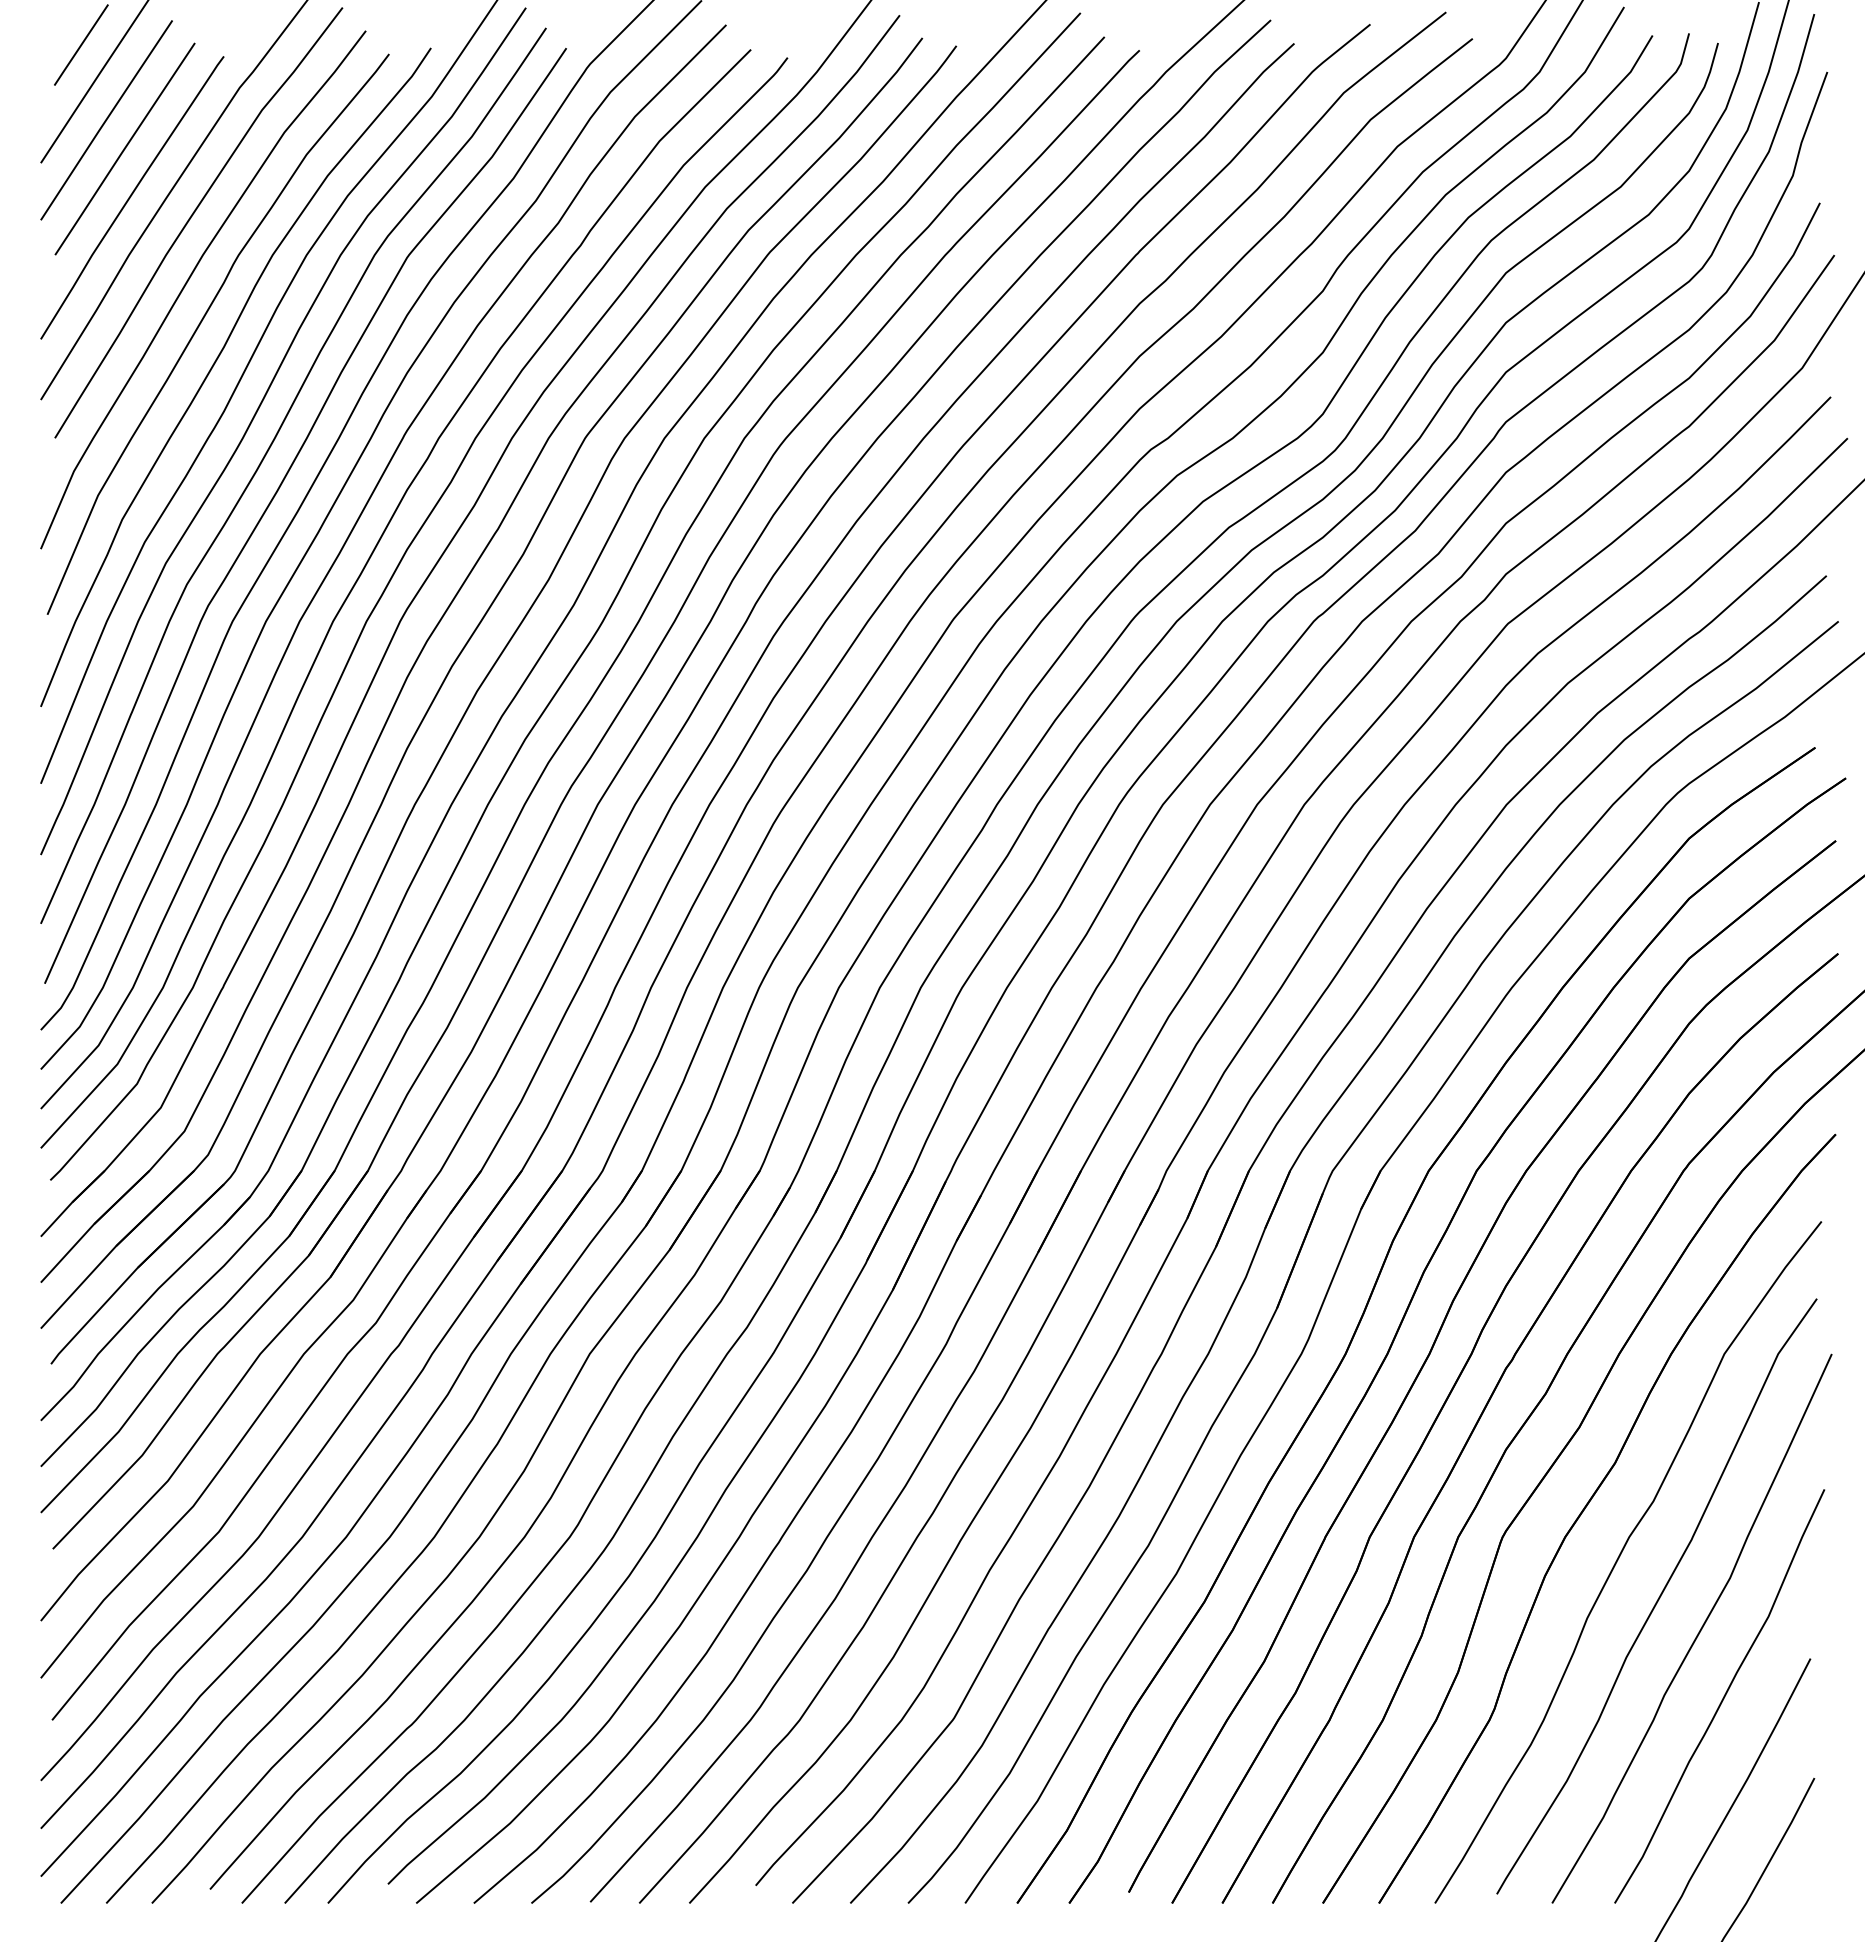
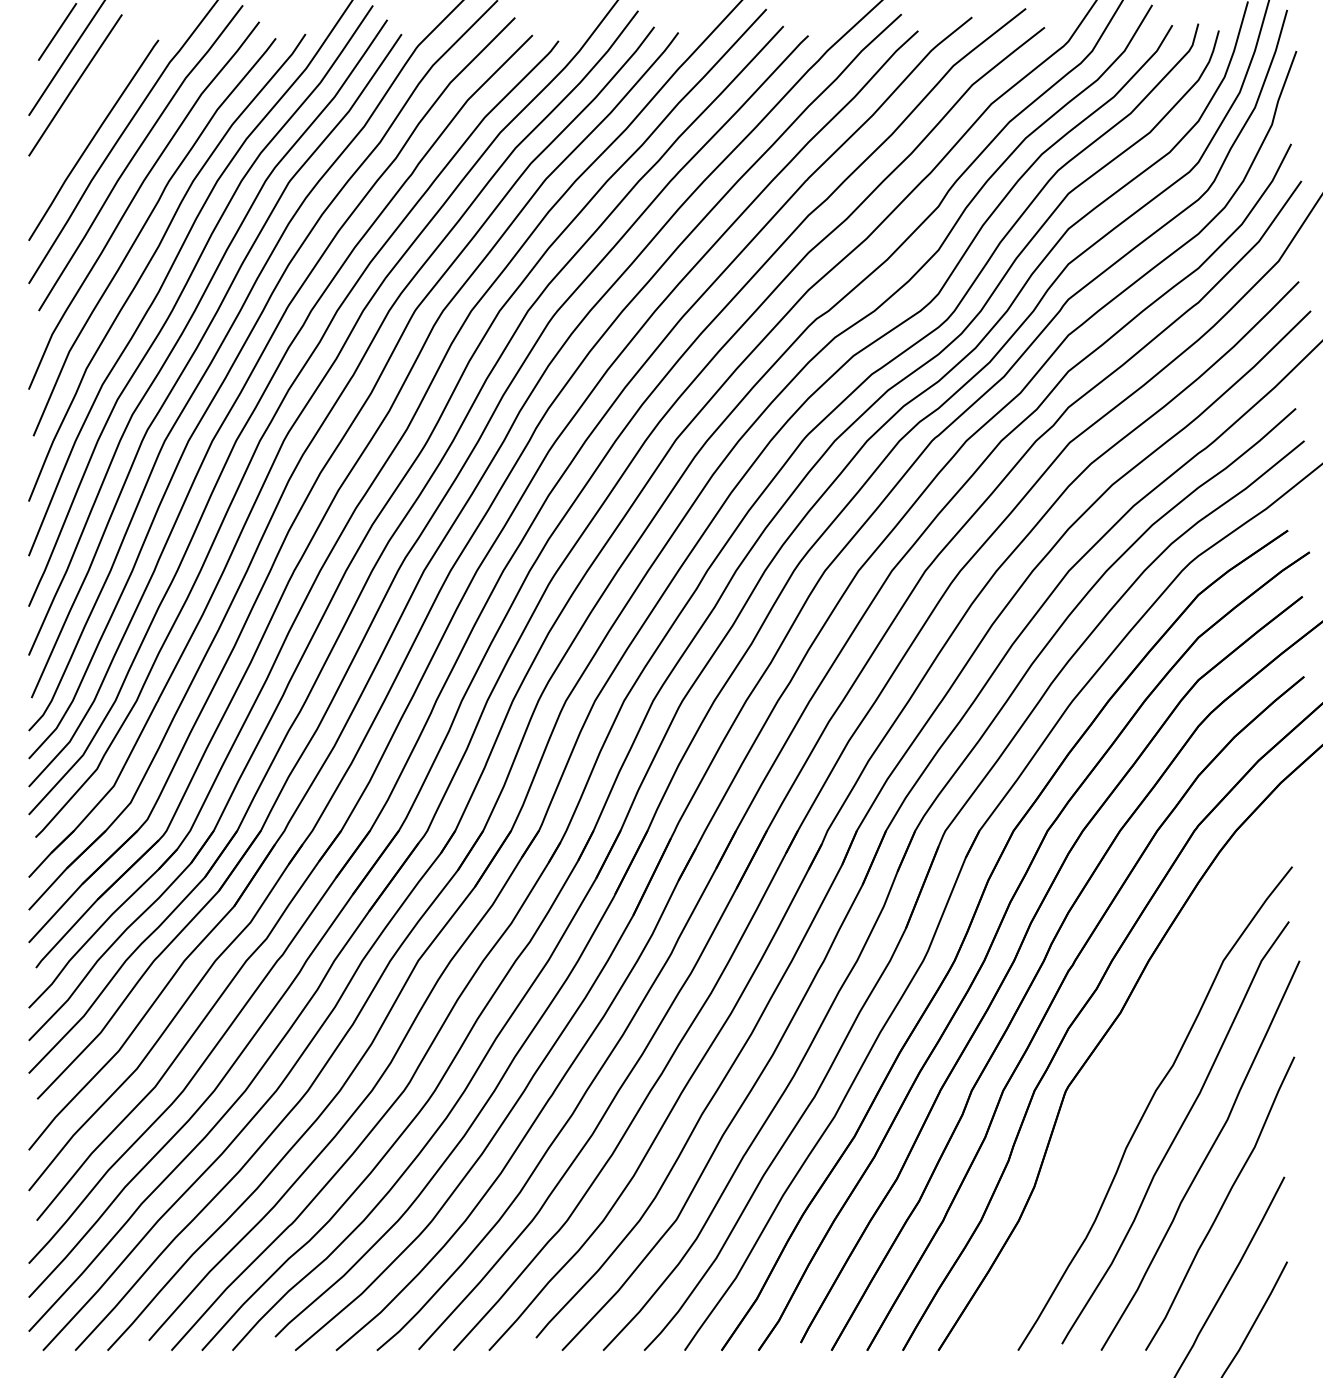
line: (124, 148) -> (88, 105), removed
part: (1587, 1506) -> (1126, 1068), removed

